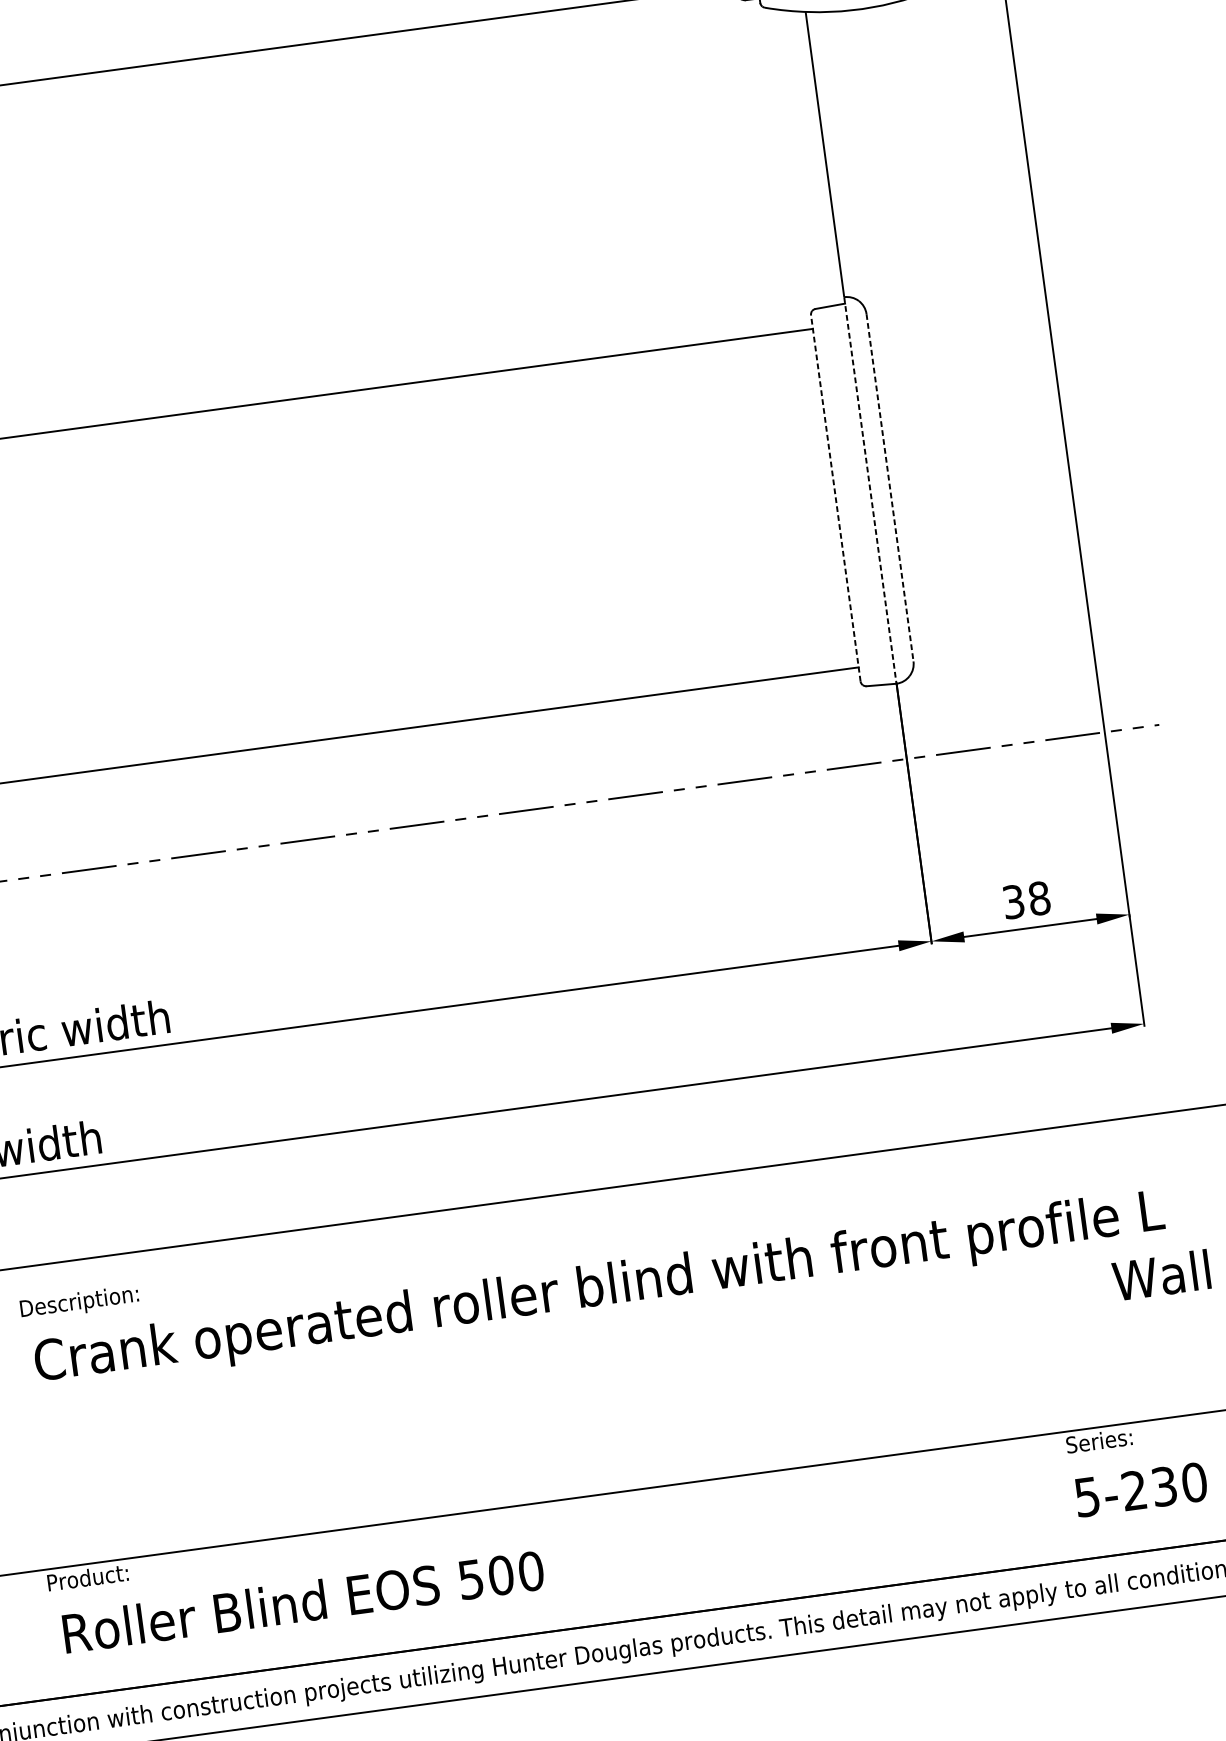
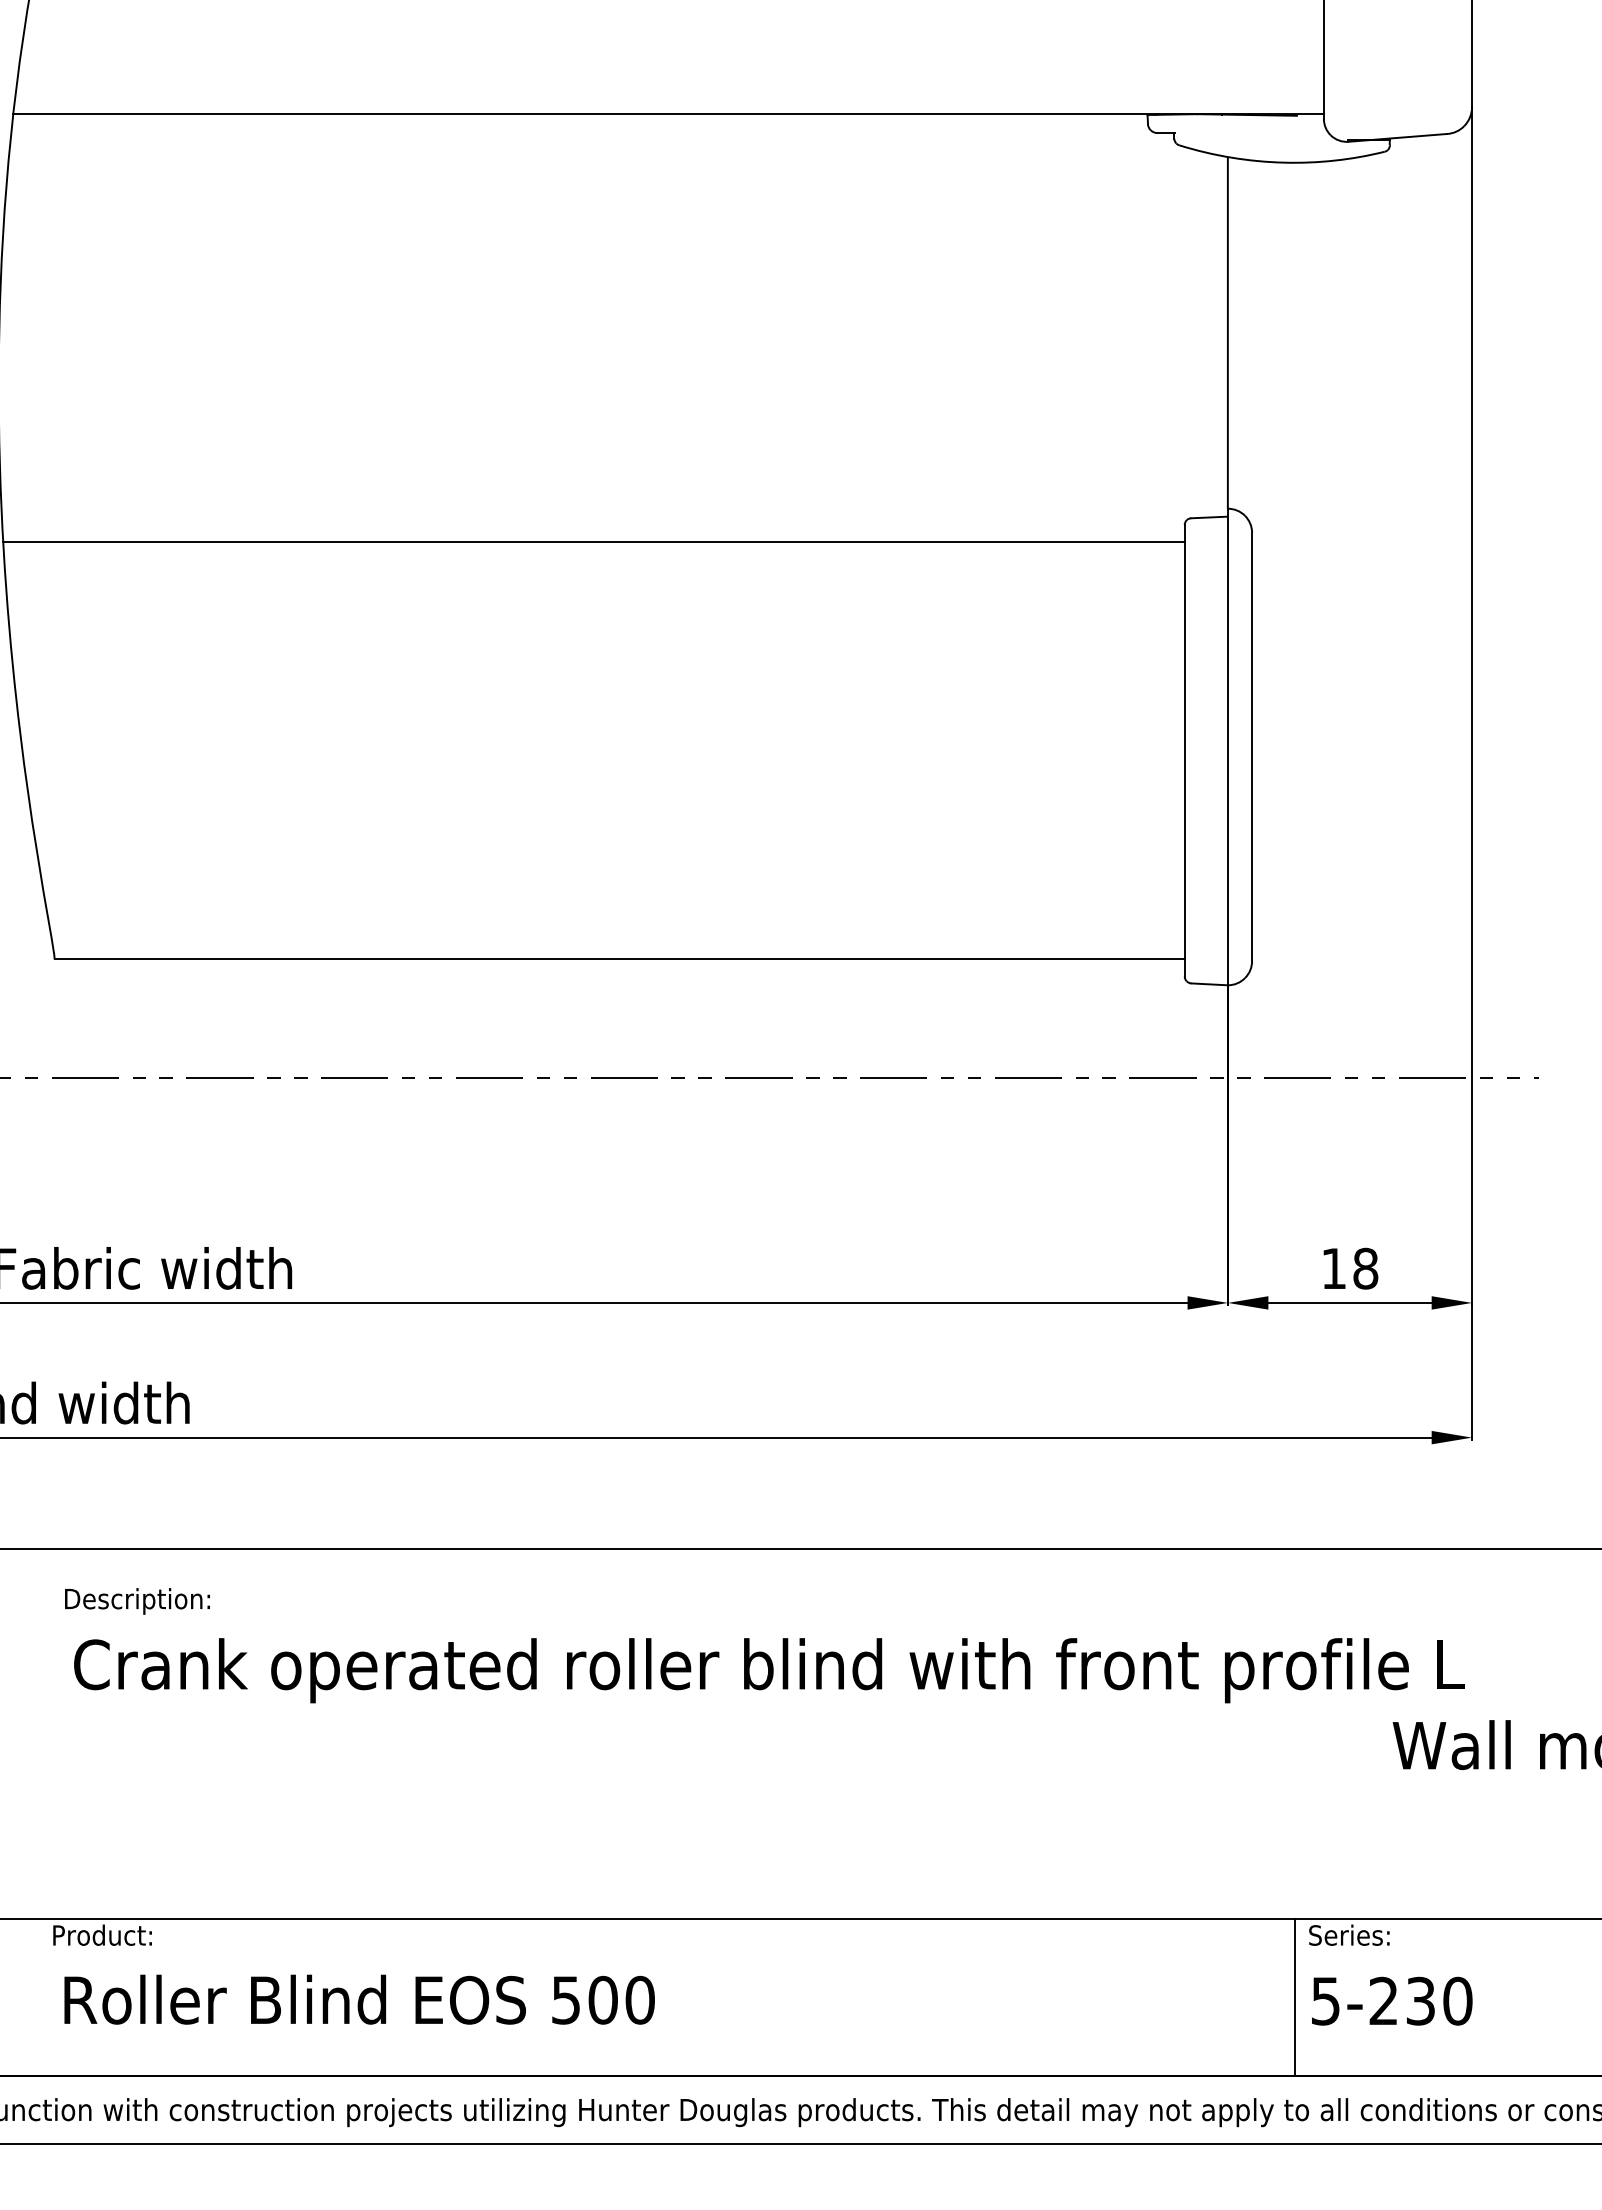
line: (890, 488) -> (1252, 747), dashed -> solid
line: (870, 490) -> (1227, 746), dashed -> solid
line: (835, 498) -> (1184, 750), dashed -> solid
text: (1013, 901) -> (1333, 1268), 38 -> 18
line: (1062, 1497) -> (1295, 1997), added

